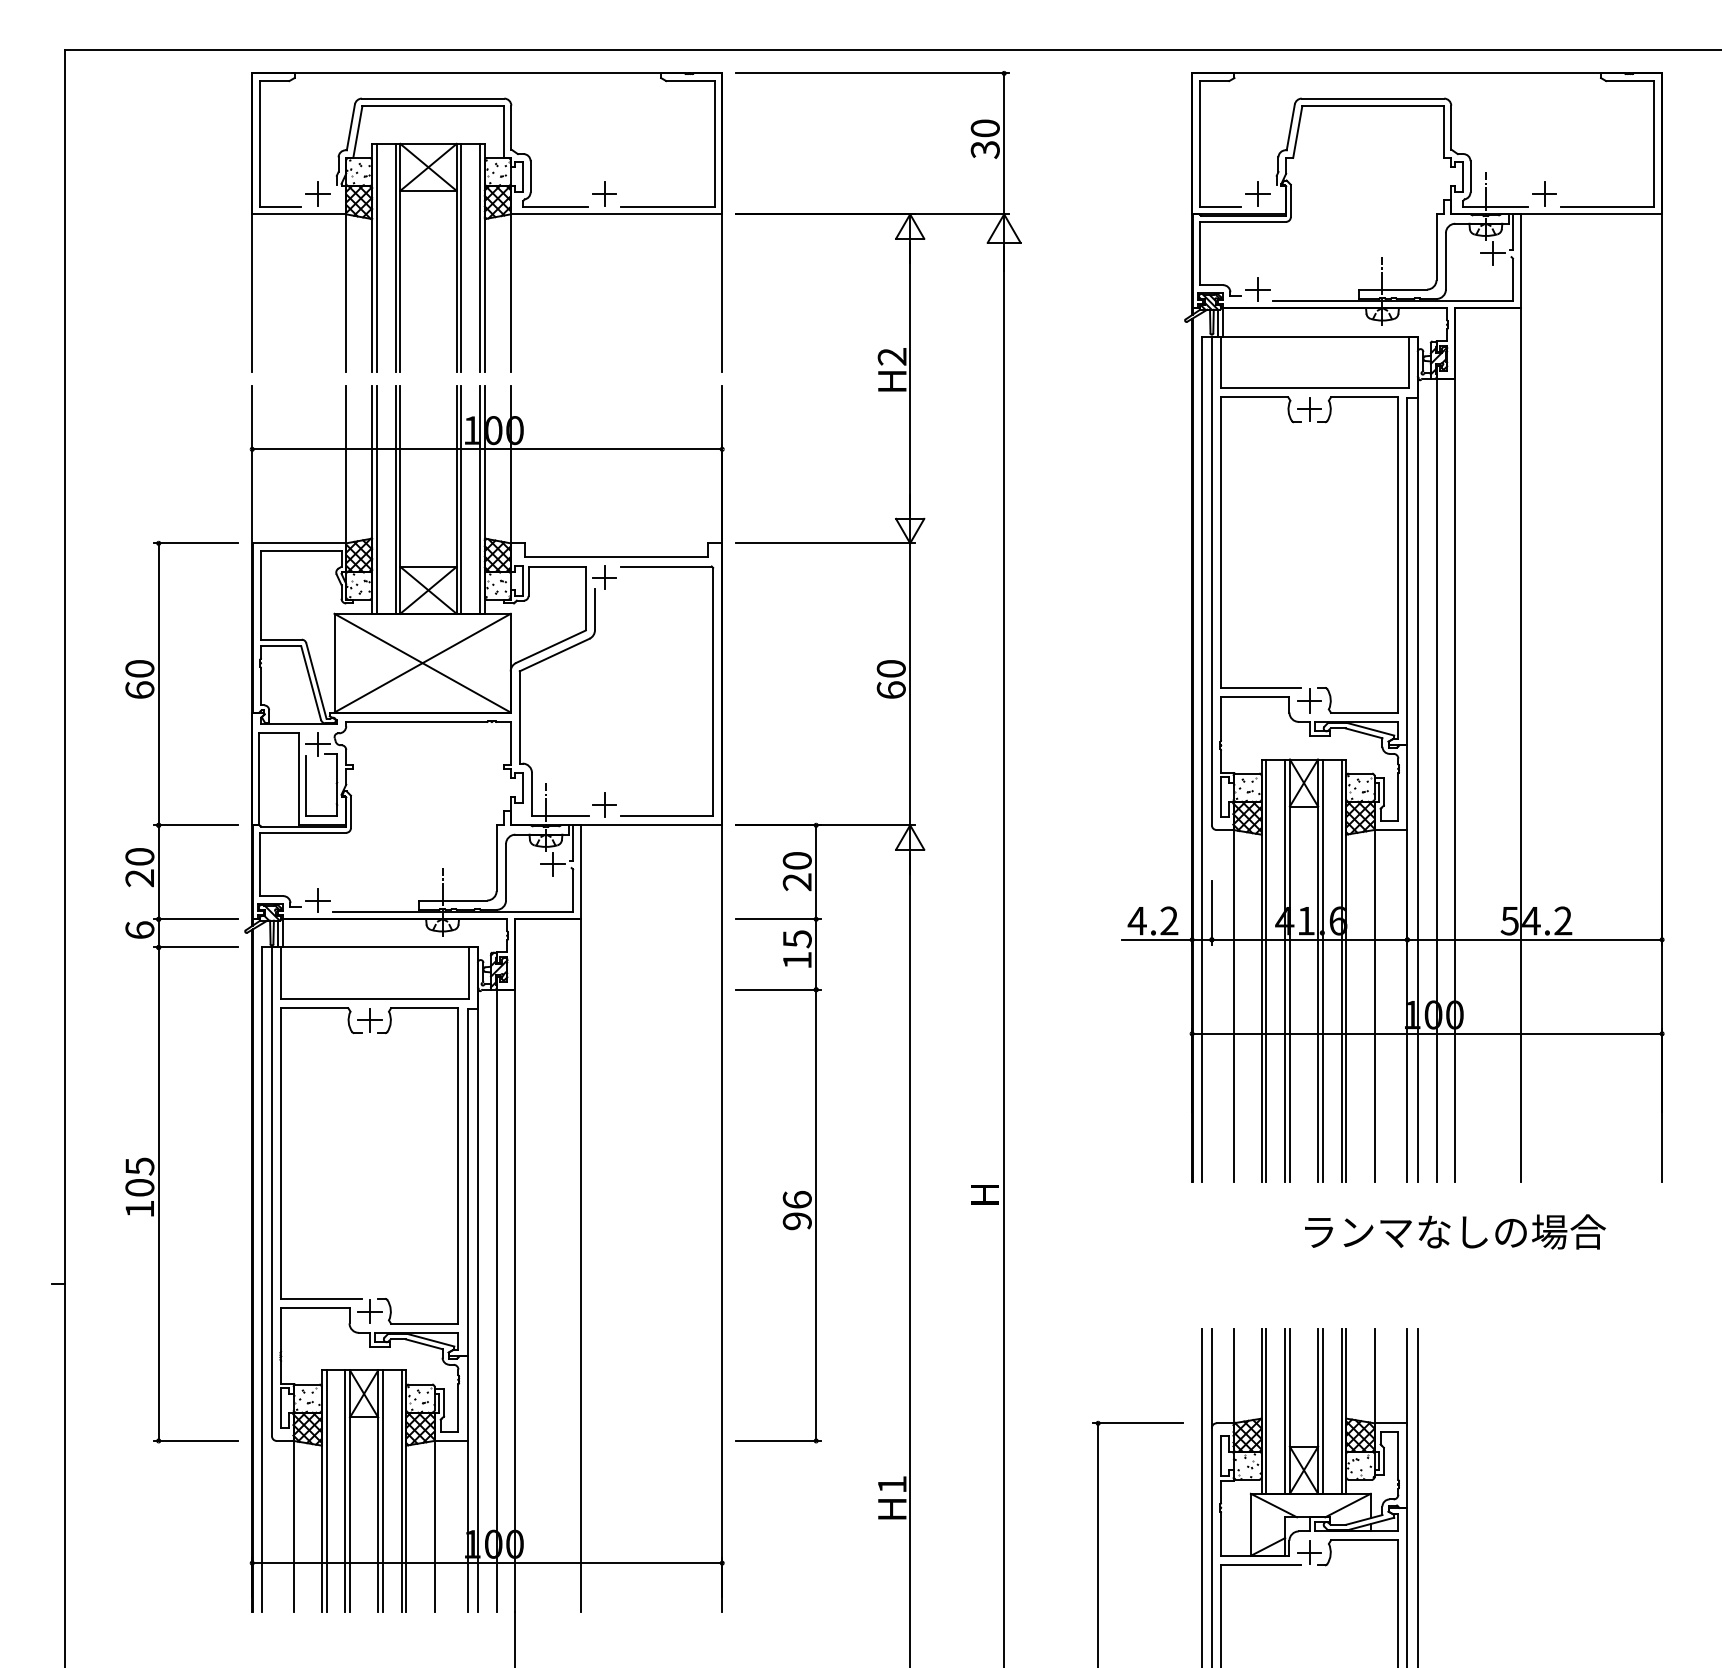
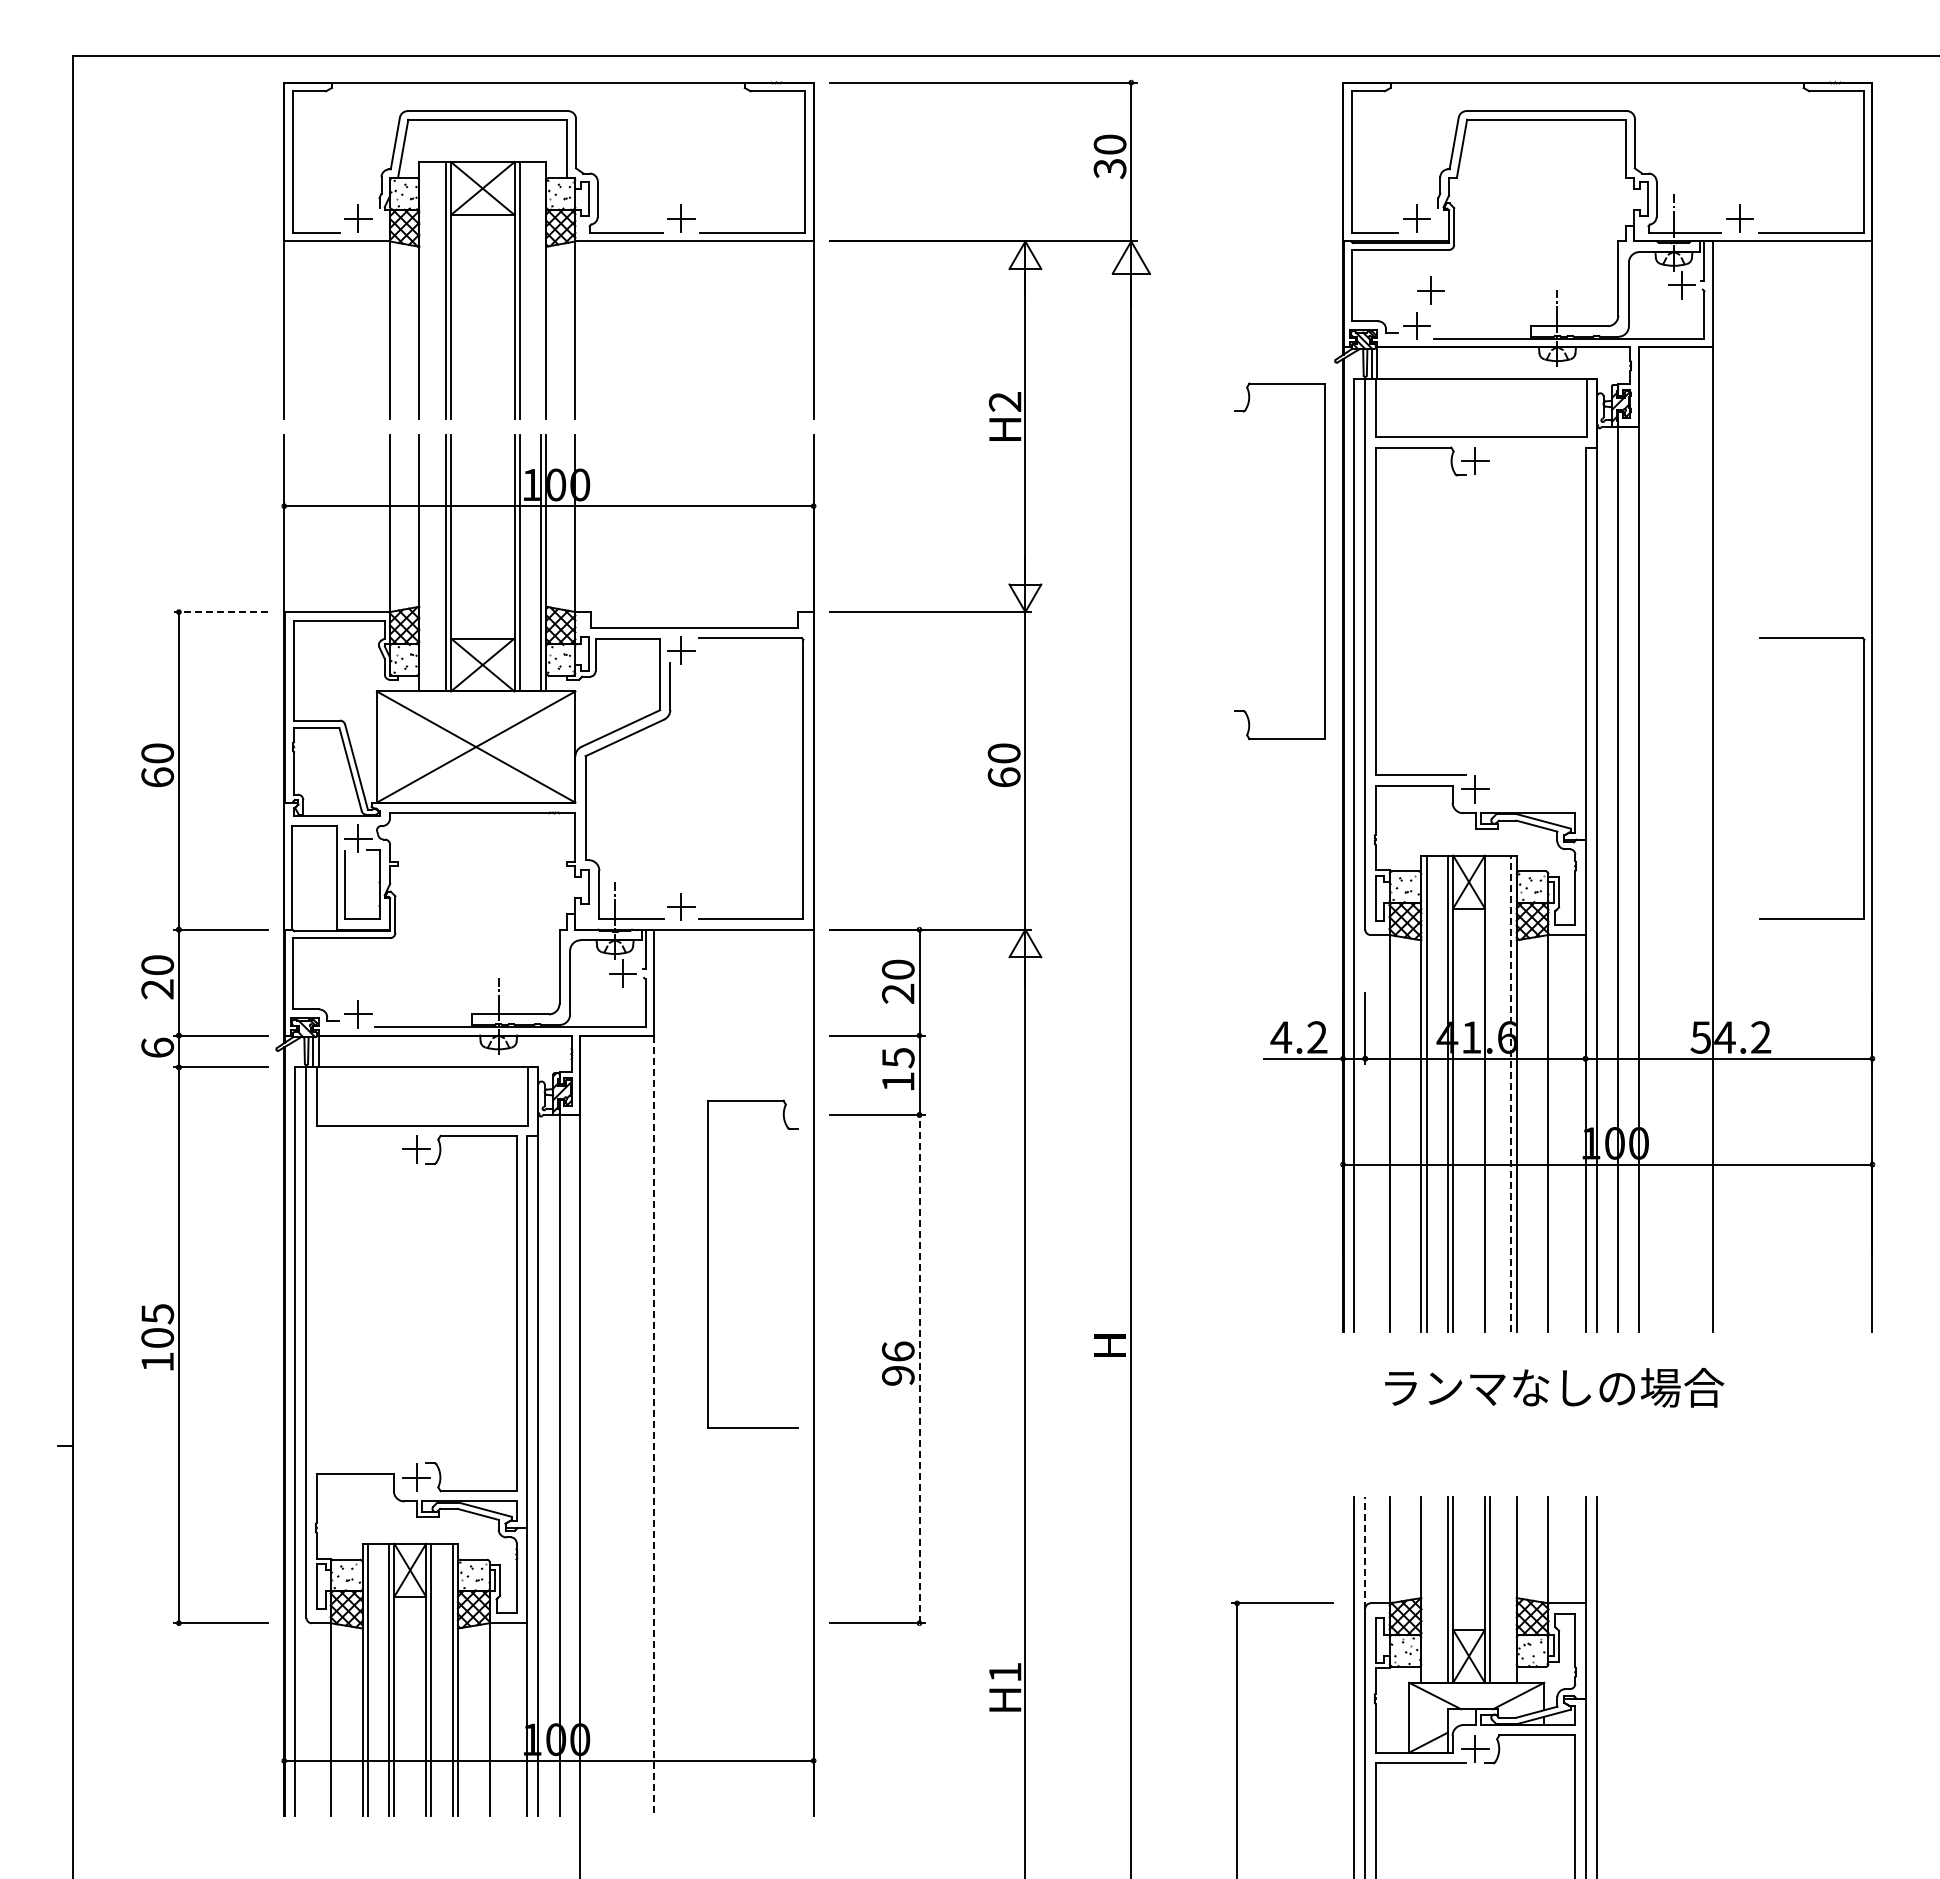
line: (376, 257) -> (424, 290), removed
line: (480, 257) -> (541, 290), removed
part: (1269, 257) -> (1430, 290), added
line: (376, 499) -> (424, 562), removed
line: (195, 543) -> (220, 612), solid -> dashed
part: (1397, 555) -> (1324, 561), moved
part: (1654, 691) -> (1863, 778), added
line: (1323, 970) -> (1490, 1093), removed
line: (1341, 970) -> (1511, 1093), solid -> dashed
part: (281, 1152) -> (708, 1263), moved
line: (816, 1214) -> (919, 1368), solid -> dashed
text: (1455, 1231) -> (1554, 1387), moved
line: (580, 1266) -> (654, 1426), solid -> dashed
line: (1212, 1379) -> (1365, 1553), solid -> dashed
line: (1266, 1411) -> (1426, 1589), removed
line: (1341, 1411) -> (1511, 1589), removed

